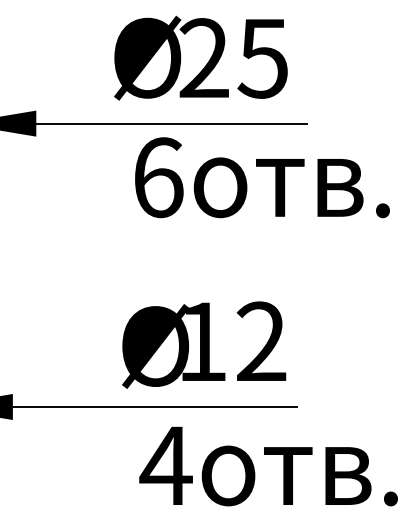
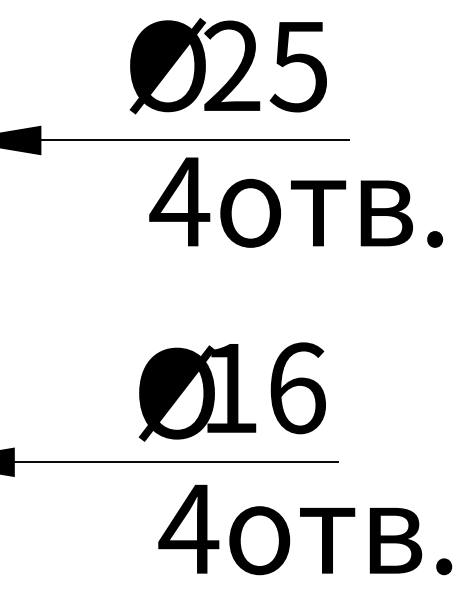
text: (157, 177) -> (179, 201), 6 -> 4
text: (261, 342) -> (297, 388), 12 -> 16

